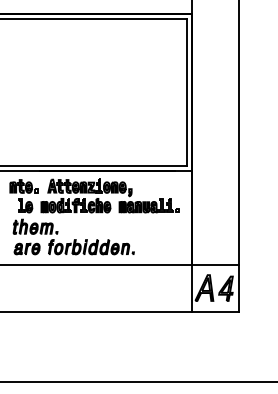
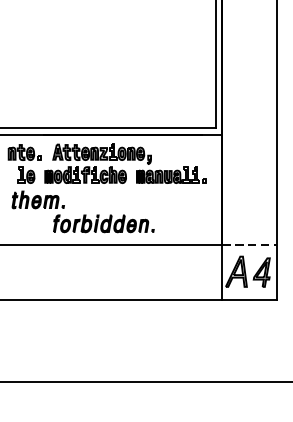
part: (26, 248) -> (27, 225), removed
line: (216, 265) -> (250, 245), solid -> dashed

